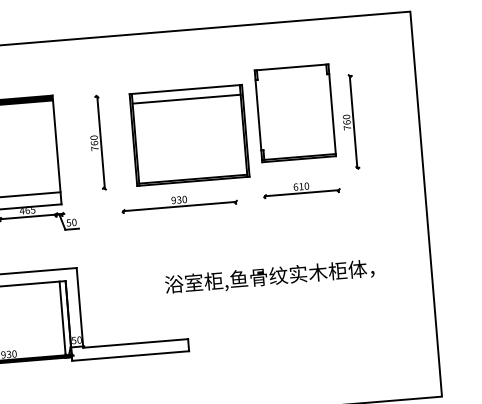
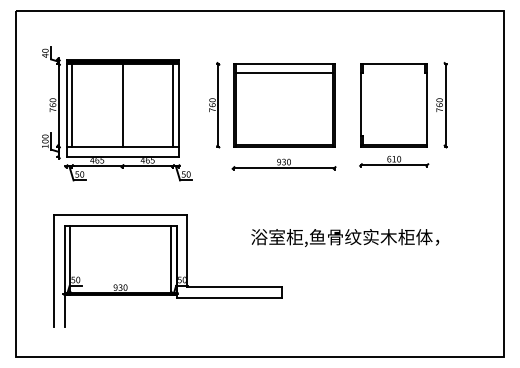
part: (294, 113) -> (393, 105), moved
part: (190, 135) -> (284, 105), moved
line: (51, 146) -> (173, 104), added
text: (269, 276) -> (345, 237), moved

